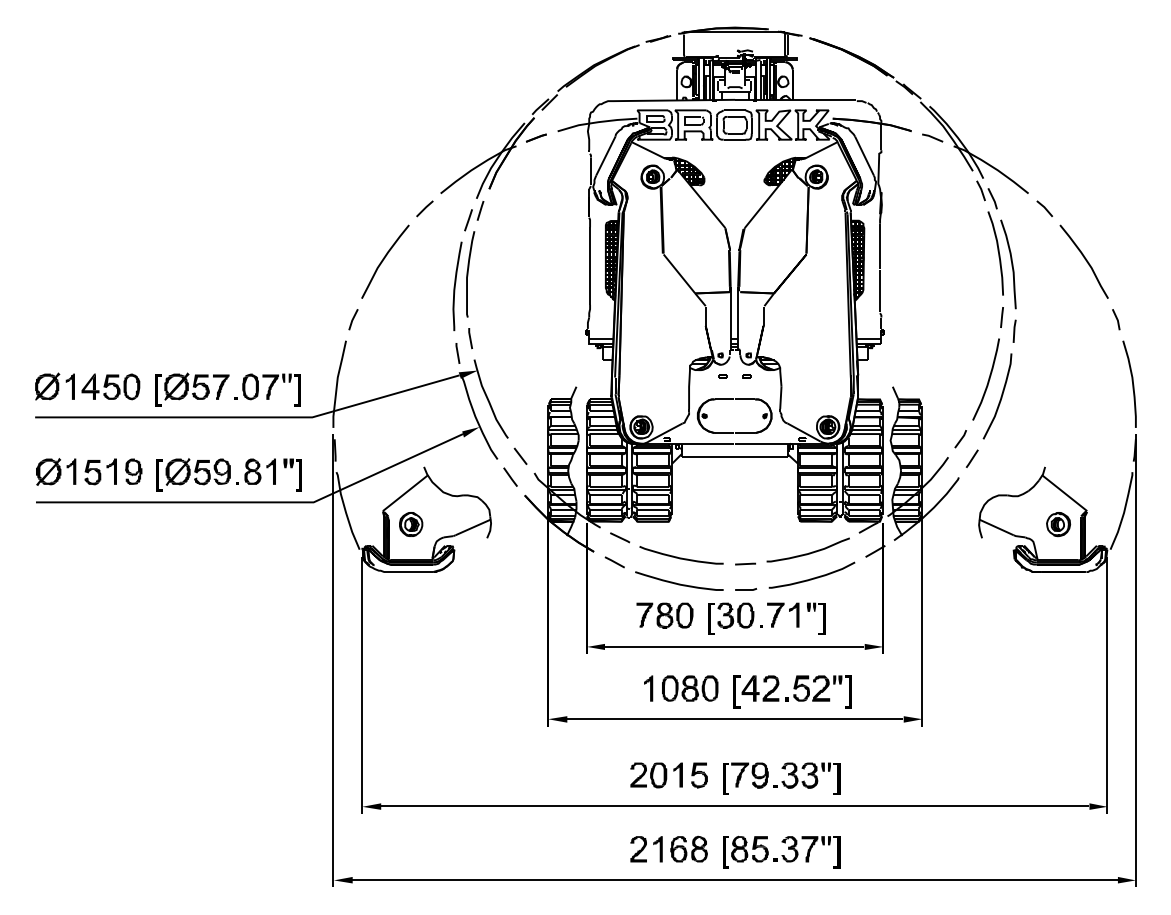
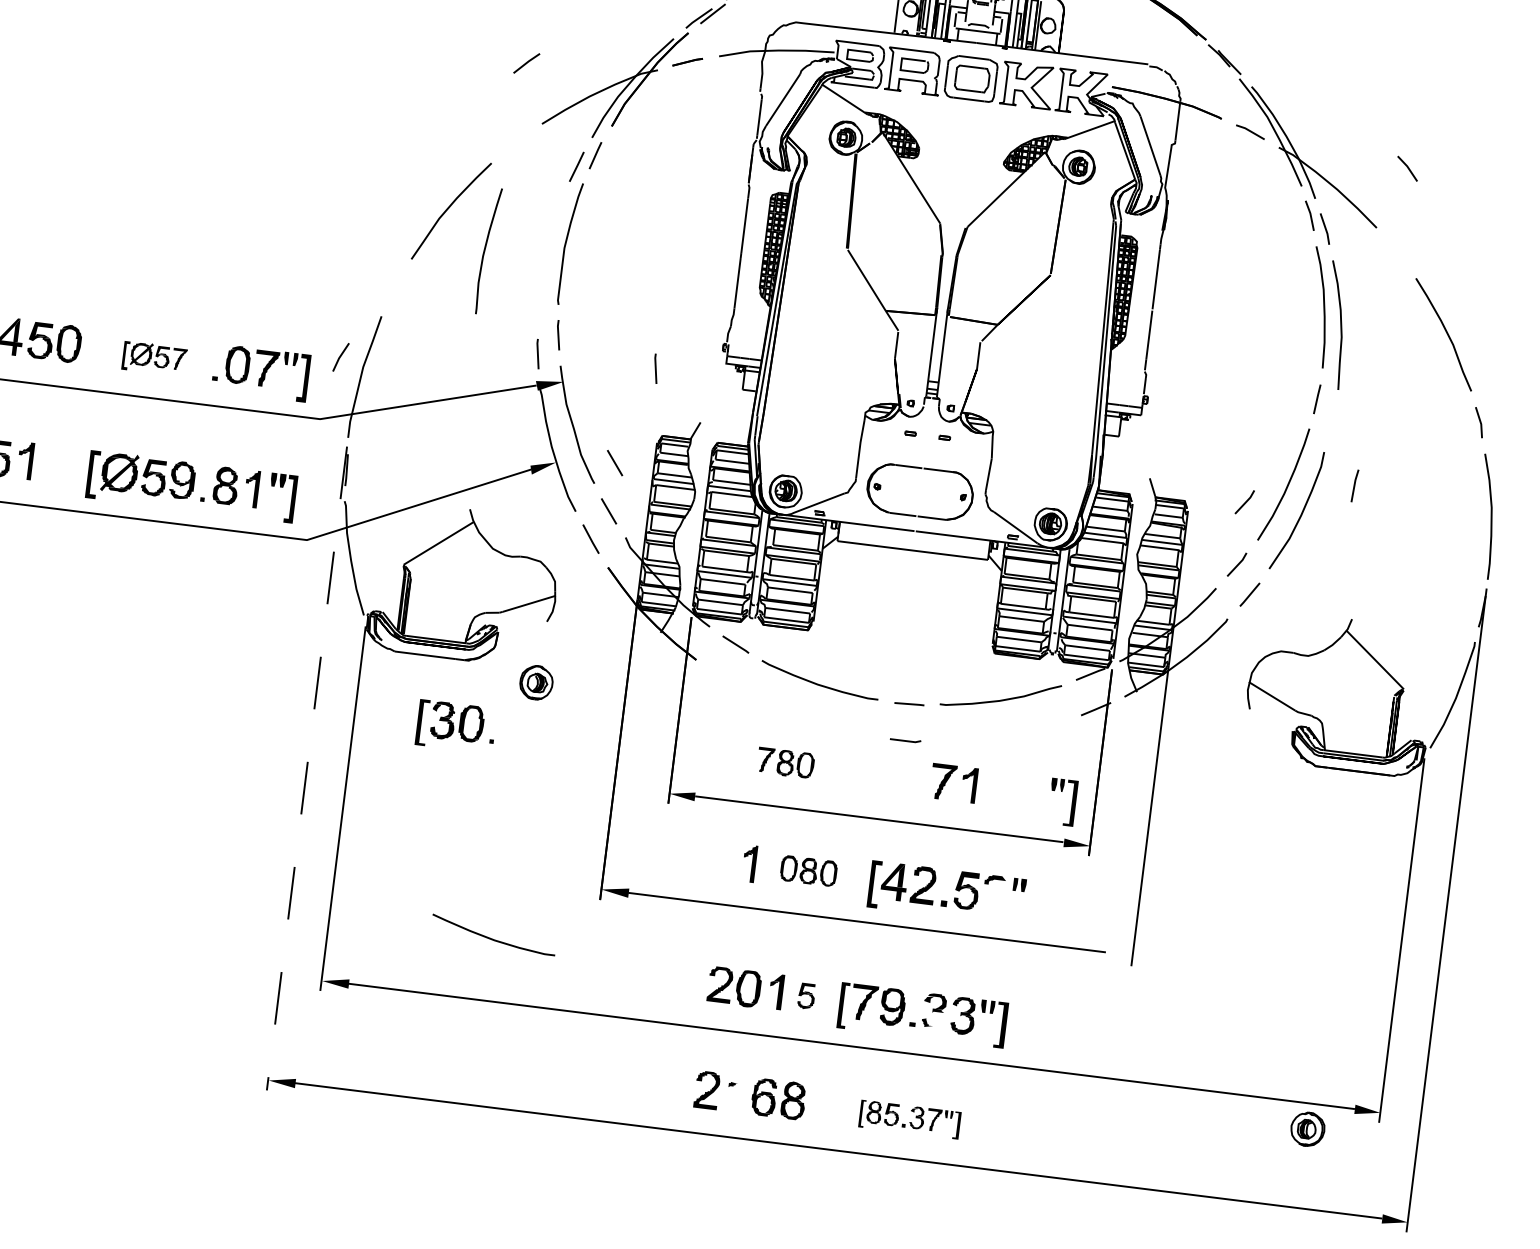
line: (424, 208) -> (526, 62), moved
line: (1044, 208) -> (1407, 168), moved
curve: (455, 286) -> (485, 251), moved
line: (353, 319) -> (341, 357), moved
line: (1014, 330) -> (1354, 484), moved
line: (540, 353) -> (655, 368), added
part: (192, 389) -> (154, 358), size x0.6
line: (960, 395) -> (1244, 502), added
line: (520, 421) -> (614, 461), added
part: (133, 471) -> (56, 464), removed
part: (411, 524) -> (536, 682), moved
part: (1058, 524) -> (1307, 1129), moved
line: (614, 562) -> (723, 678), removed
curve: (813, 577) -> (1003, 735), removed
curve: (679, 583) -> (493, 938), moved
part: (664, 615) -> (785, 762), size x0.7
part: (735, 618) -> (456, 726), moved
part: (823, 618) -> (1072, 802), moved
line: (333, 660) -> (307, 768), solid -> dashed
part: (690, 688) -> (809, 871), size x0.7
fill: (821, 689) -> (995, 895), removed
fill: (848, 691) -> (1033, 903), removed
fill: (912, 719) -> (1118, 954), removed
part: (699, 775) -> (806, 996), size x0.7
fill: (790, 781) -> (934, 1020), removed
fill: (658, 849) -> (735, 1094), removed
part: (781, 851) -> (909, 1118), size x0.6

